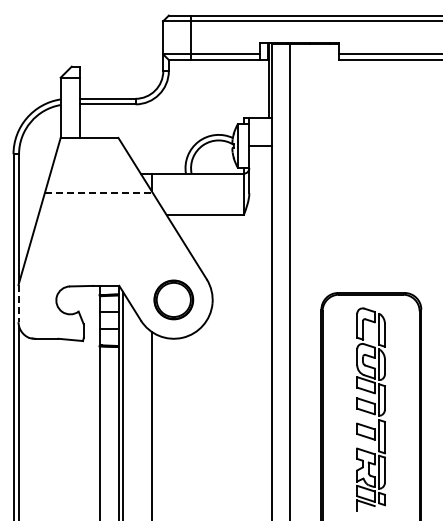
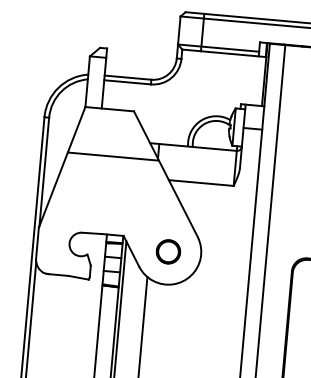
line: (99, 193) -> (113, 156), dashed -> solid
circle: (173, 299) -> (168, 251), size x0.71
line: (18, 303) -> (37, 243), dashed -> solid

